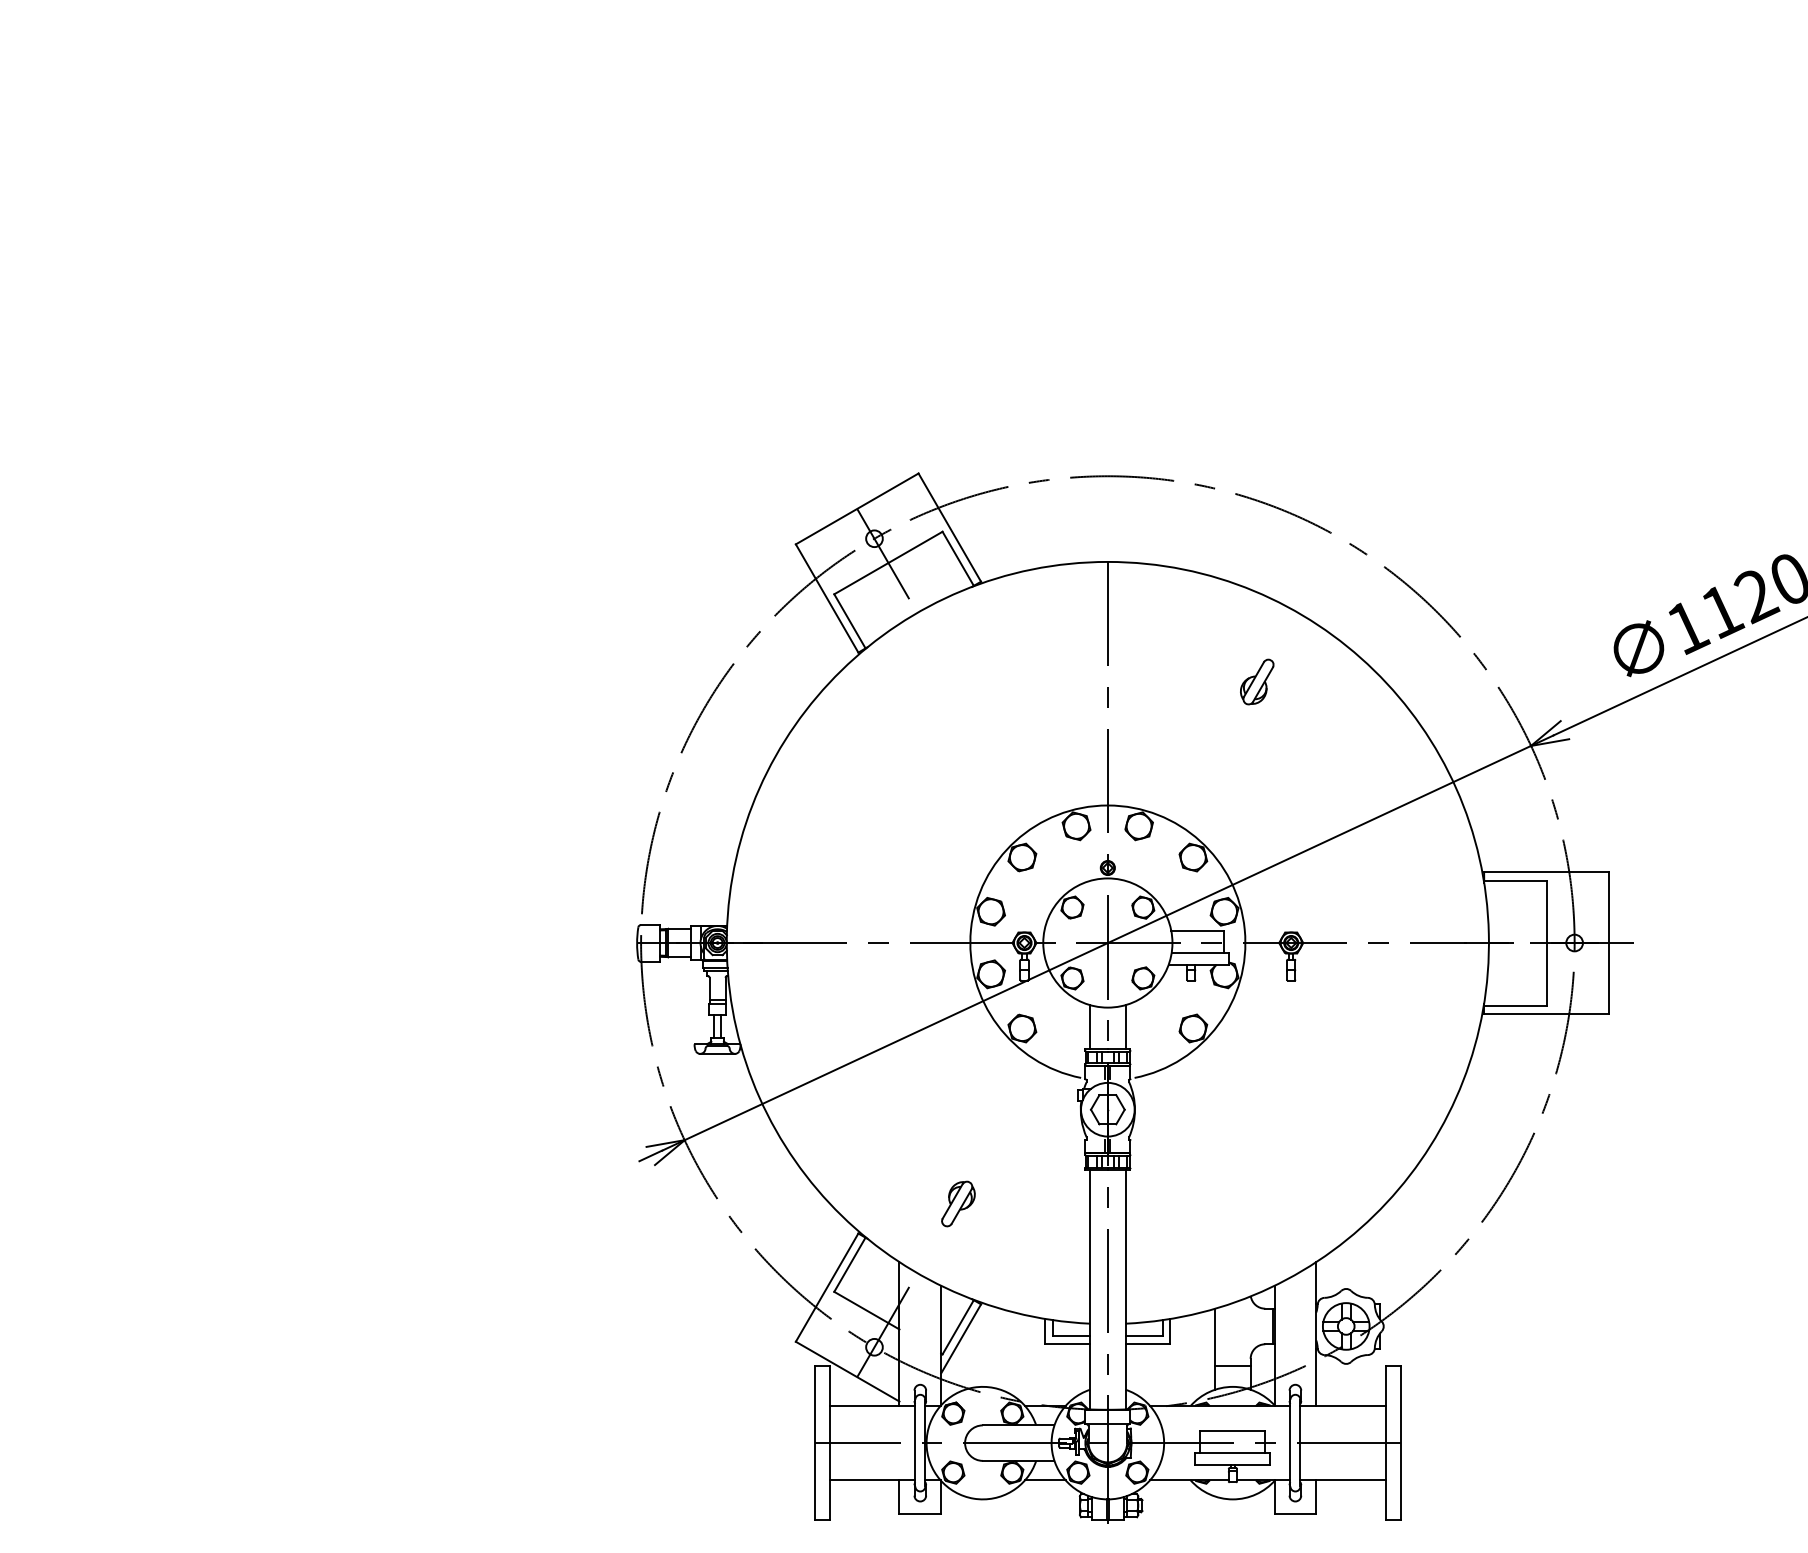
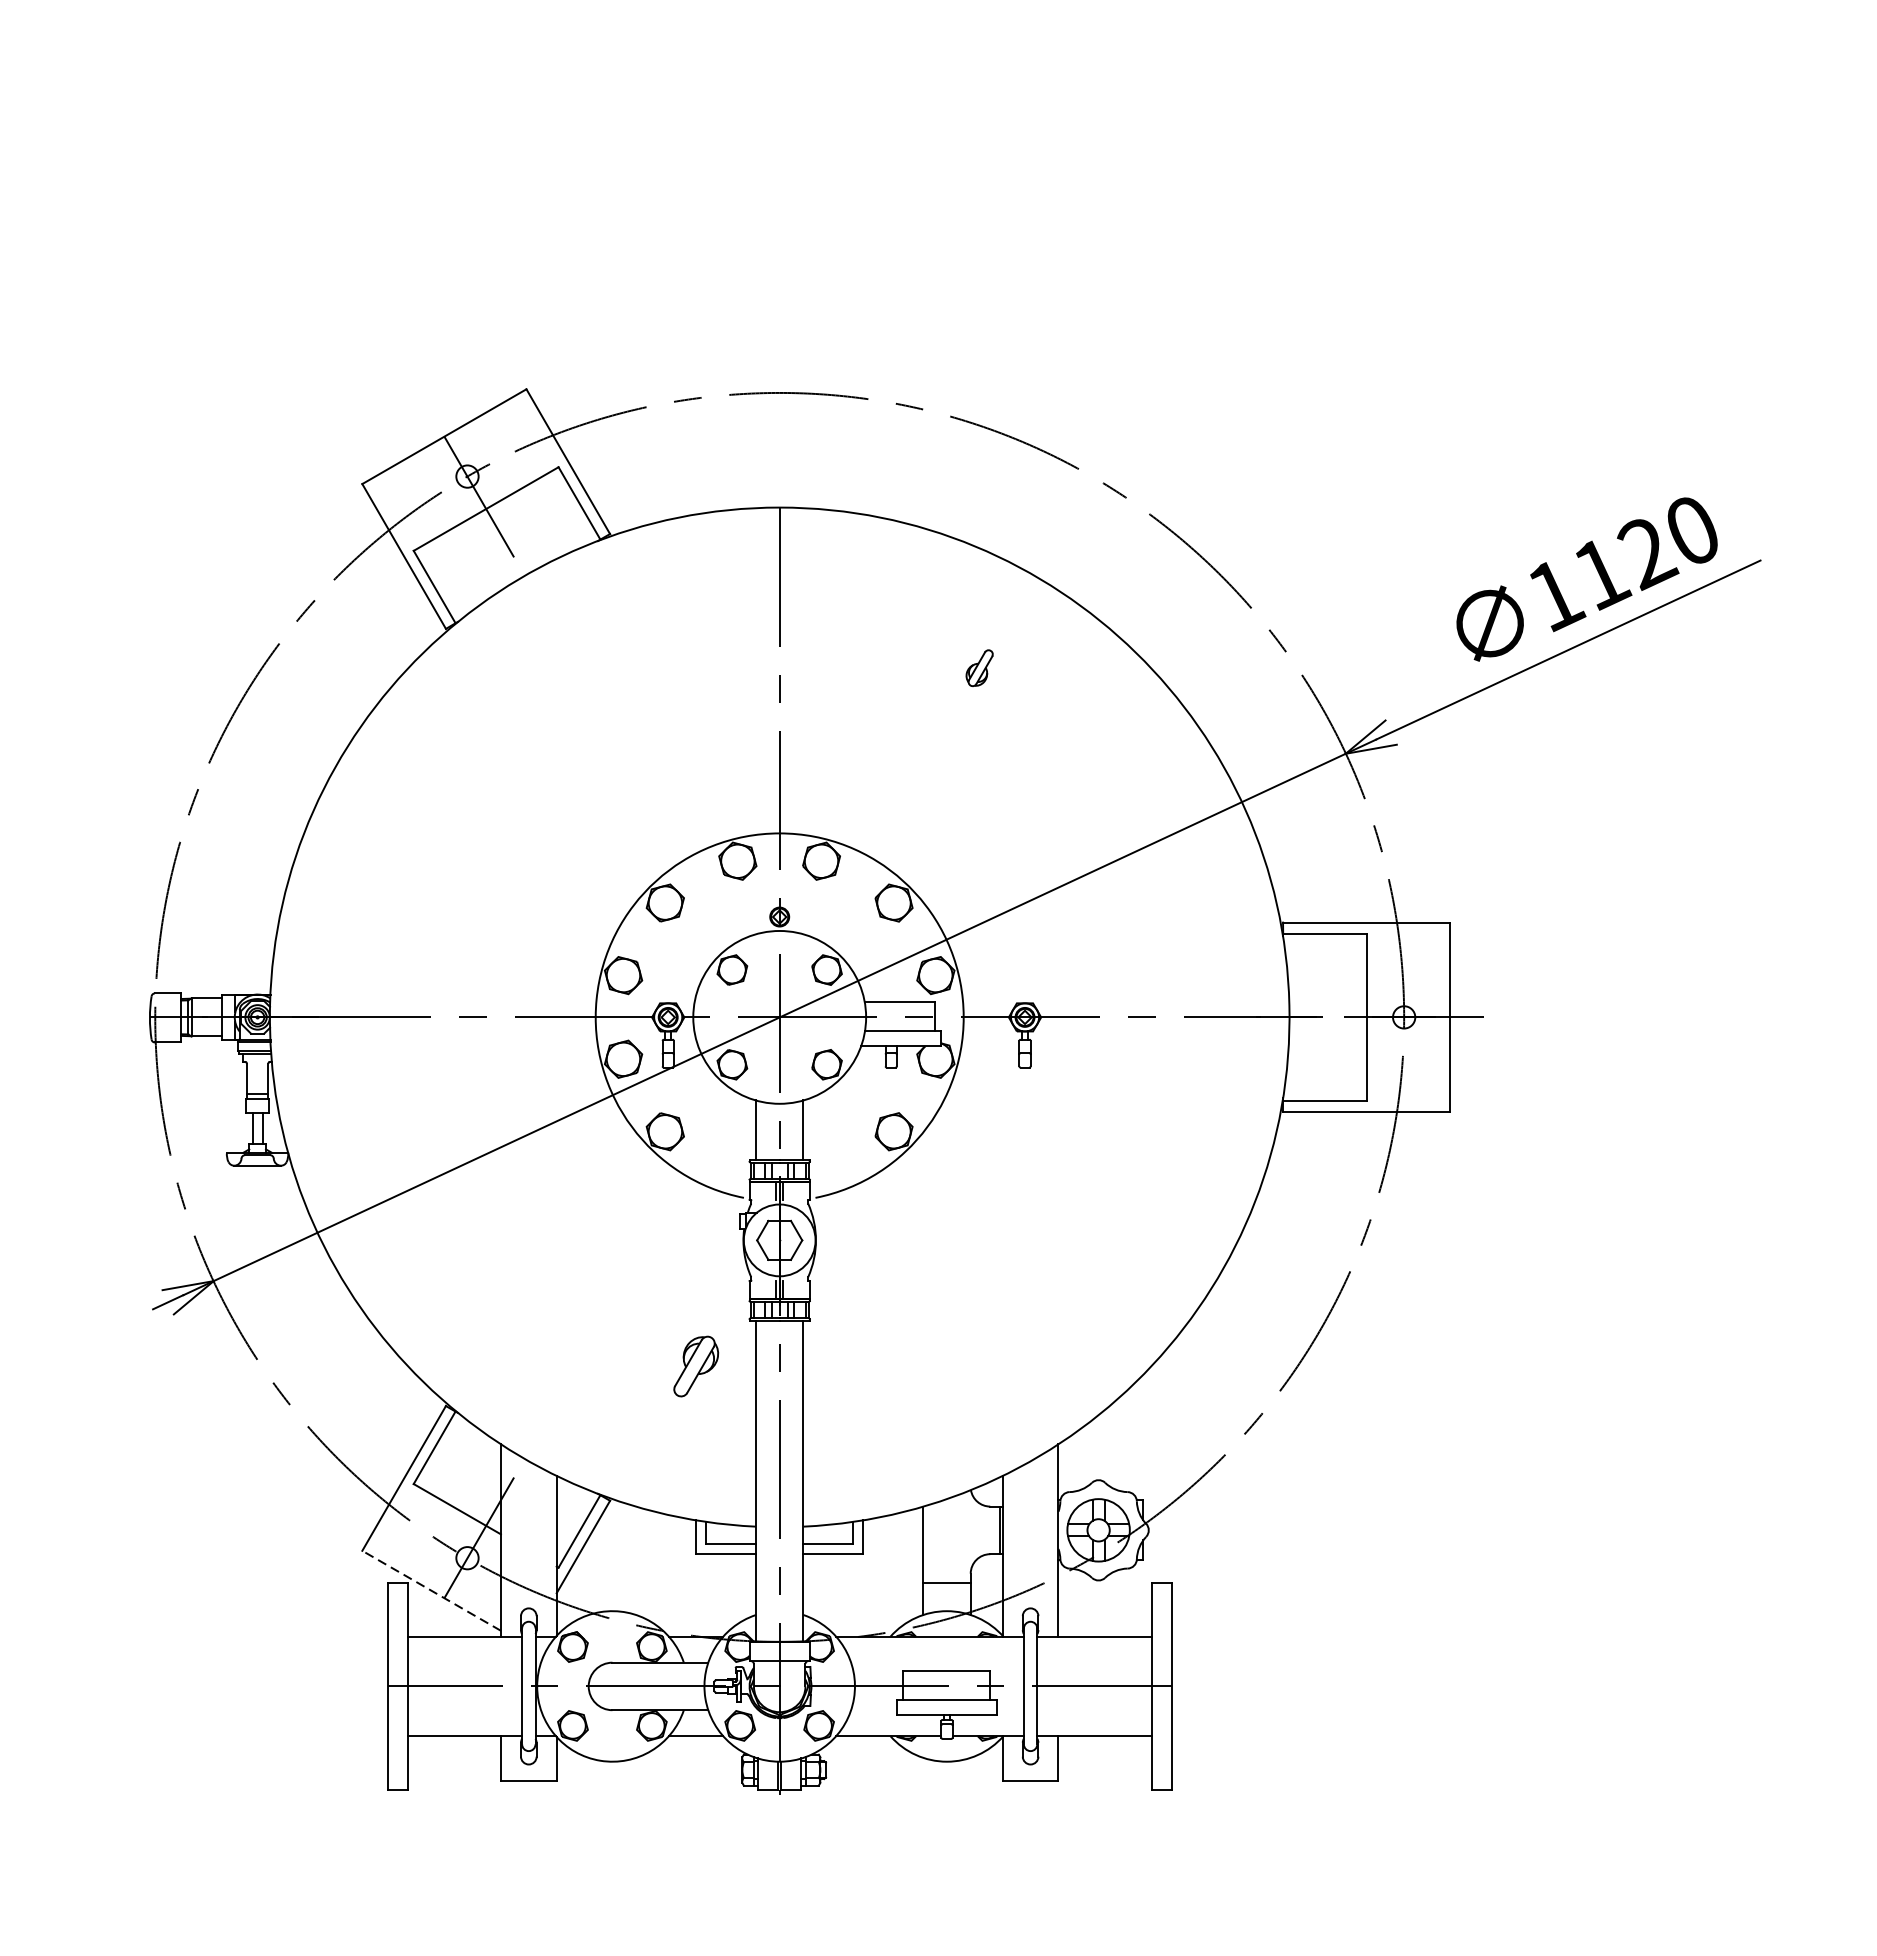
part: (1257, 681) -> (979, 667), size x0.6
part: (958, 1203) -> (696, 1365), moved
line: (847, 1371) -> (431, 1590), solid -> dashed

